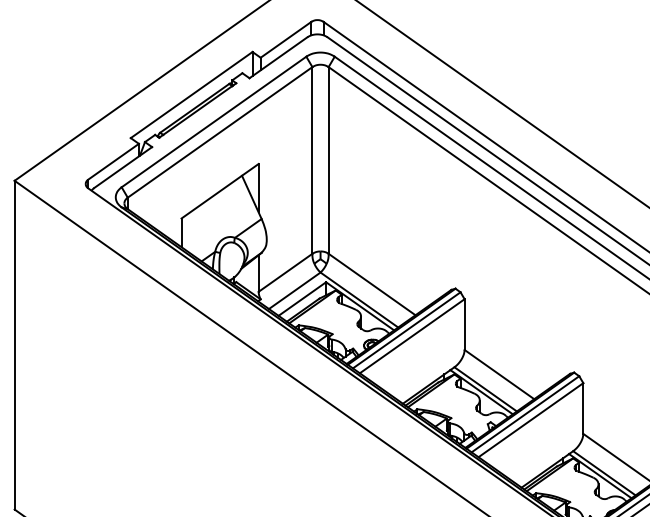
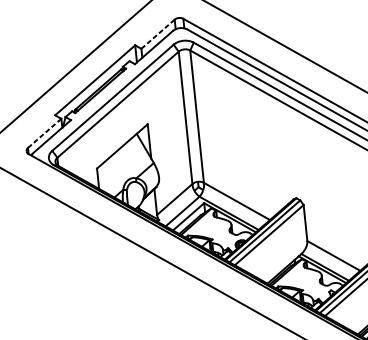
line: (286, 39) -> (158, 34), solid -> dashed
line: (113, 161) -> (44, 133), solid -> dashed

